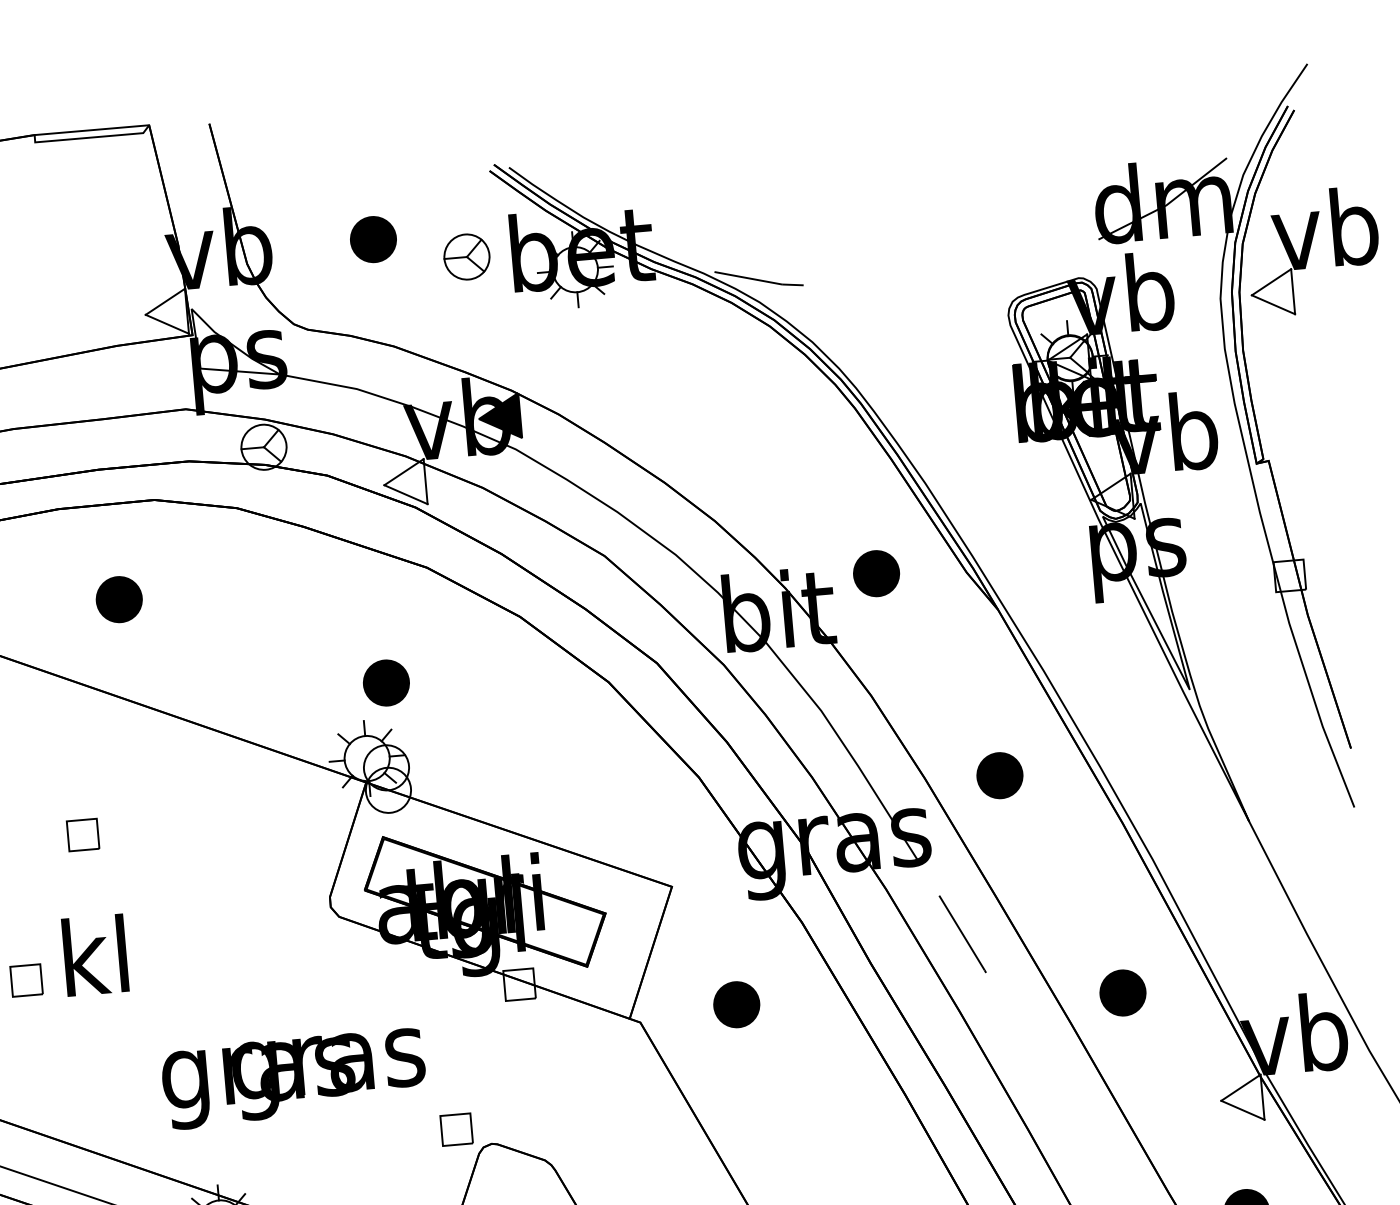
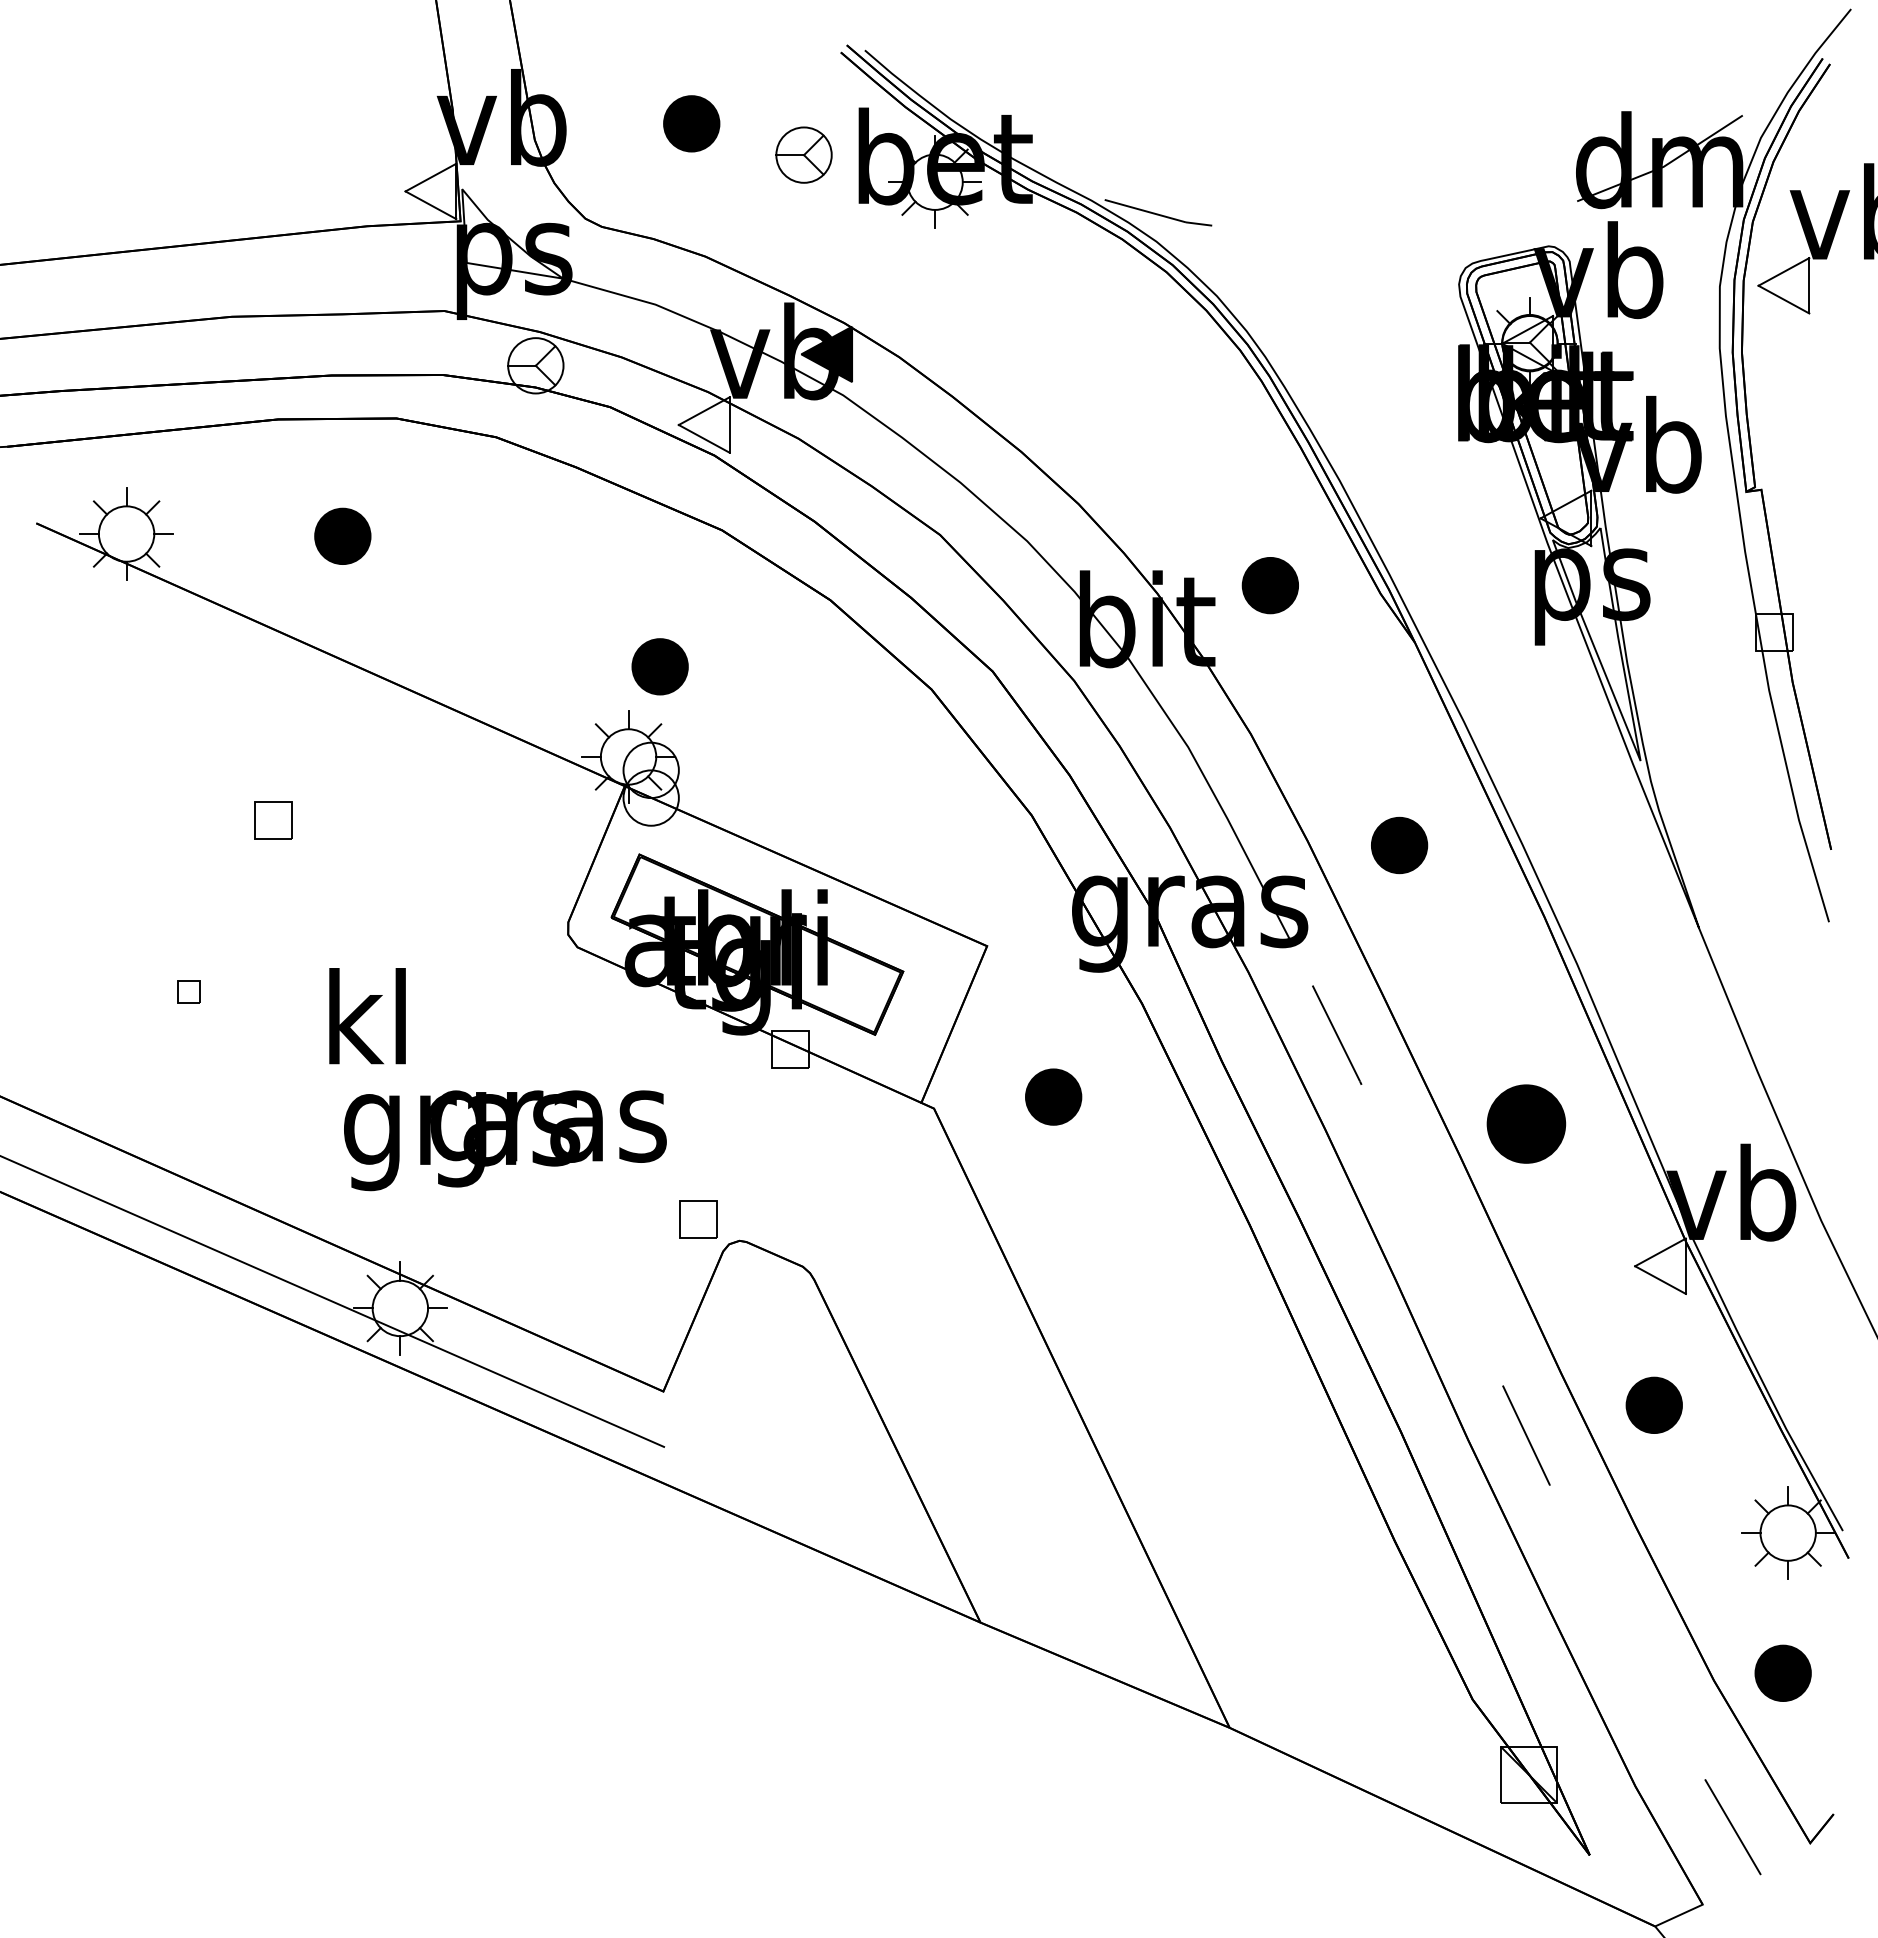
text: (95, 955) -> (367, 1016), moved
part: (26, 980) -> (188, 991), size x0.6
part: (1122, 992) -> (1526, 1123), size x1.4

